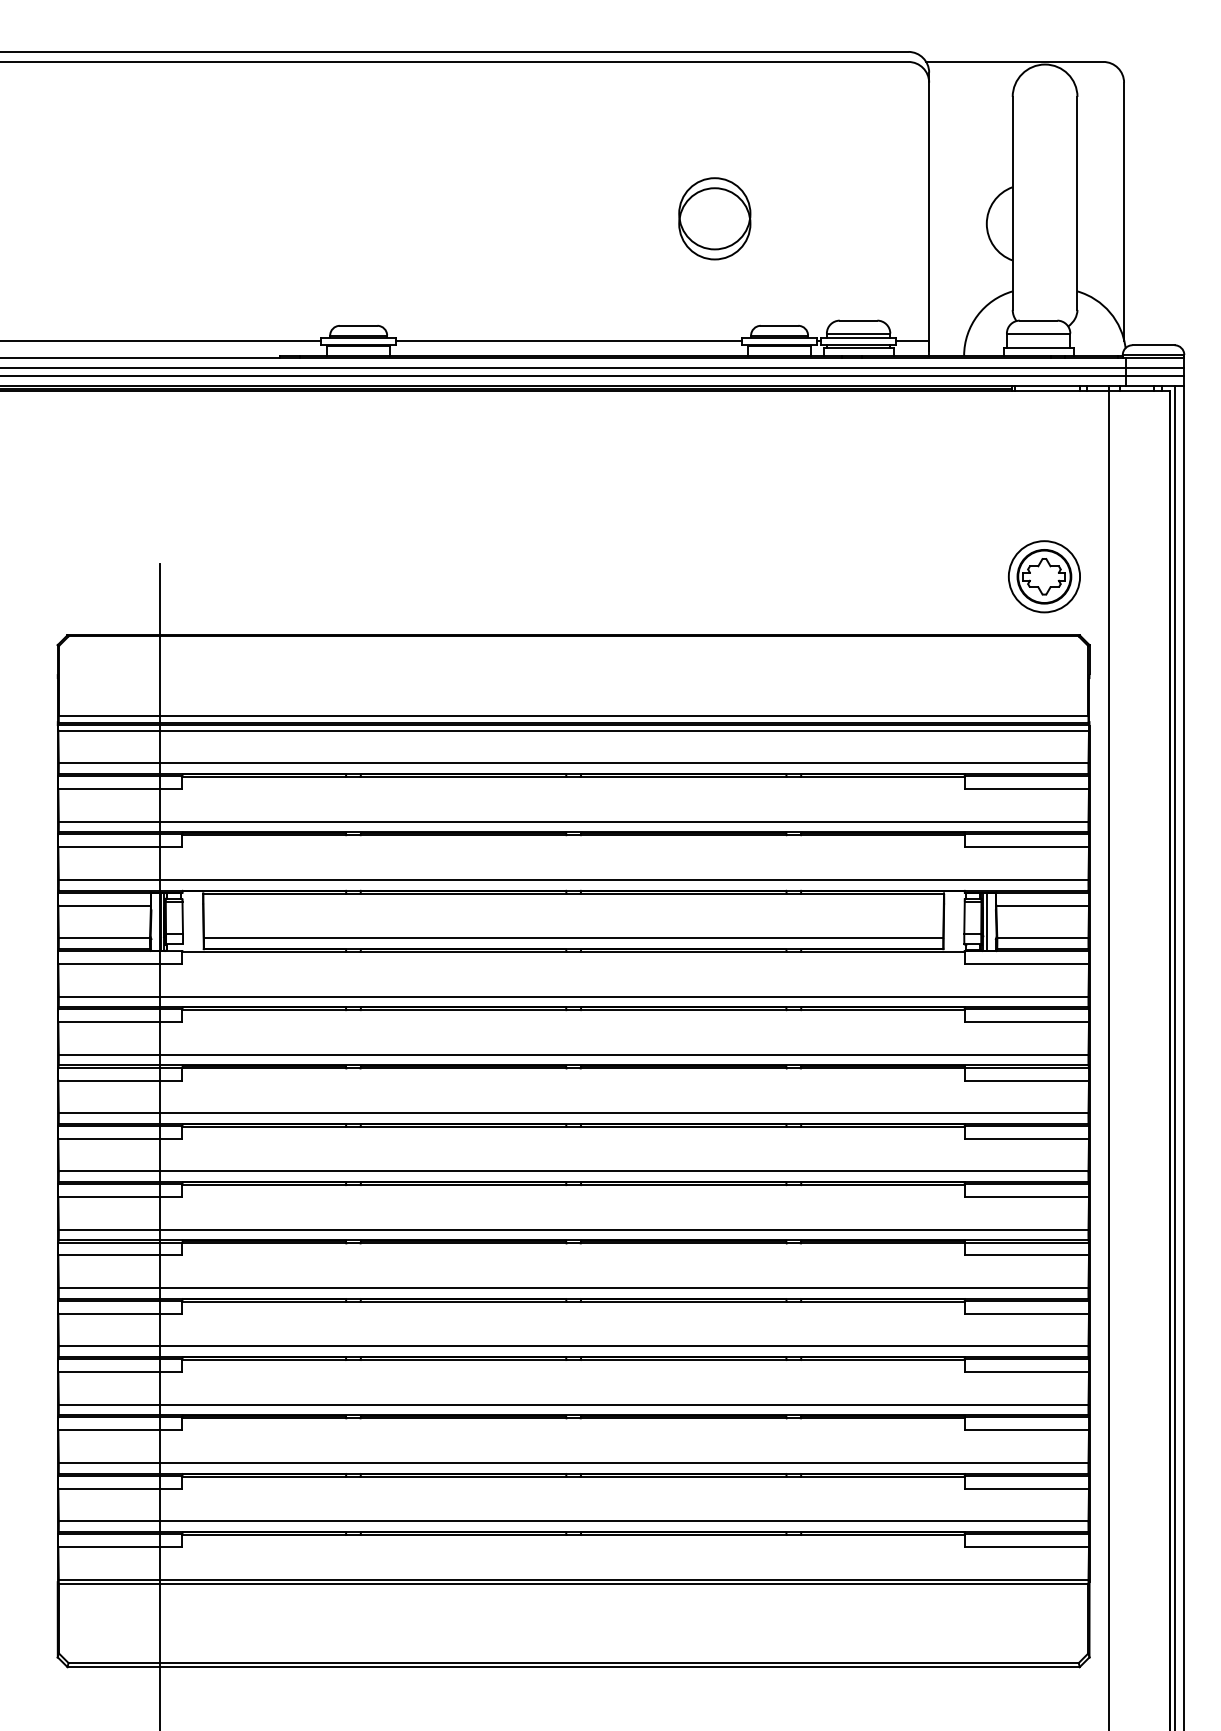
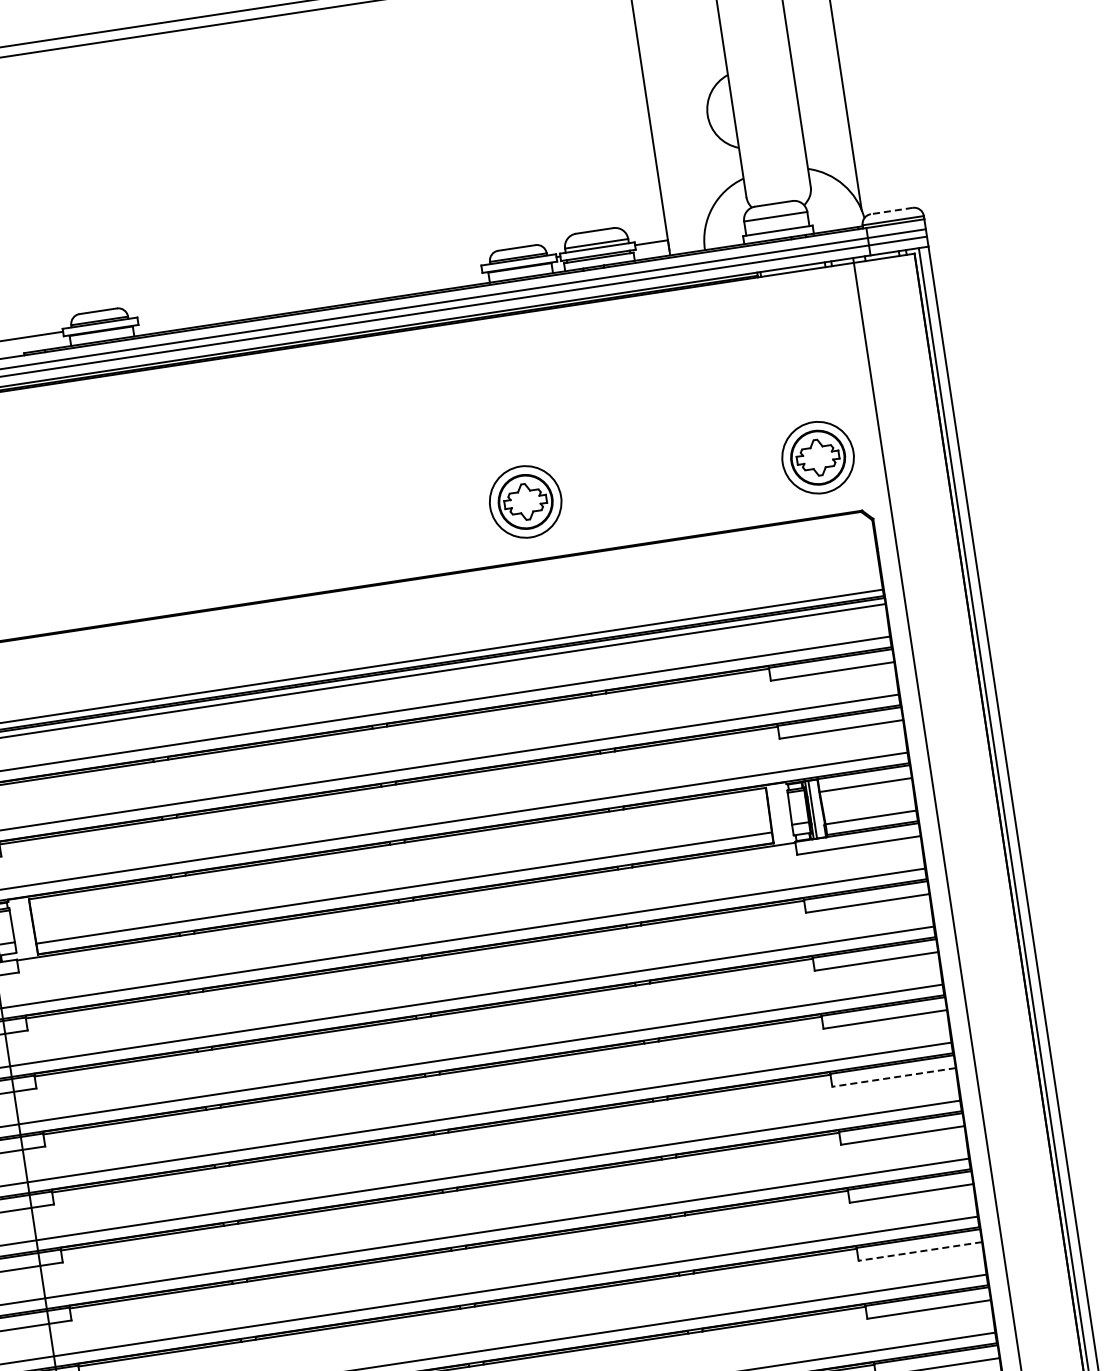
part: (714, 218) -> (436, 150), removed
line: (569, 340) -> (310, 294), removed
line: (1153, 345) -> (891, 211), solid -> dashed
part: (750, 576) -> (525, 501), added
line: (1026, 1197) -> (893, 1077), solid -> dashed
line: (1026, 1372) -> (919, 1251), solid -> dashed

